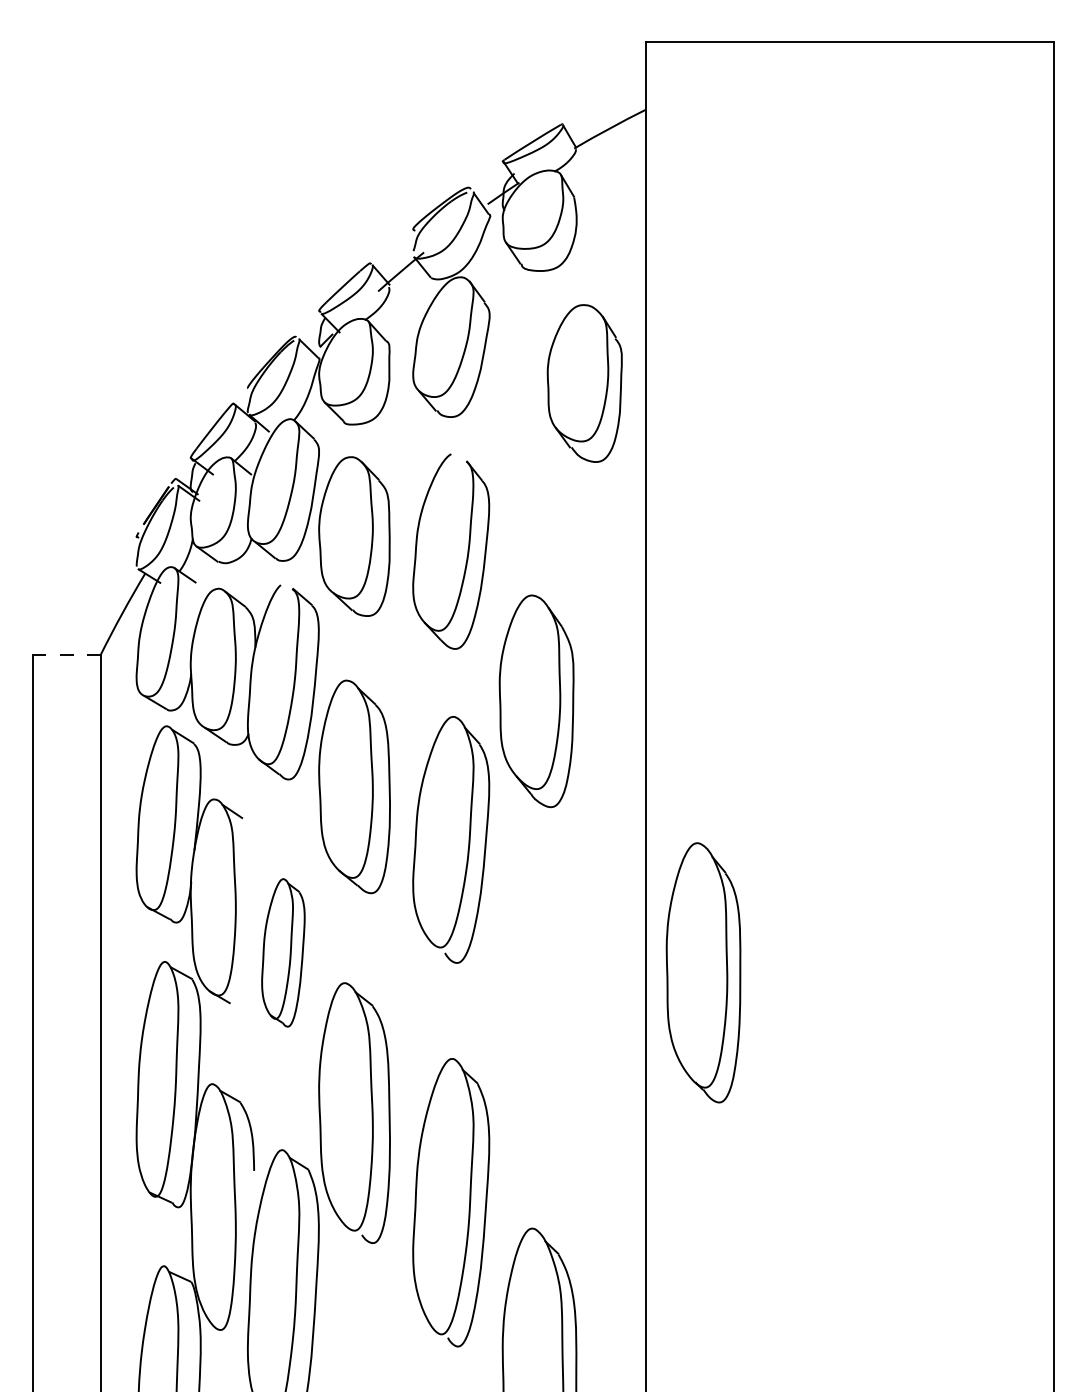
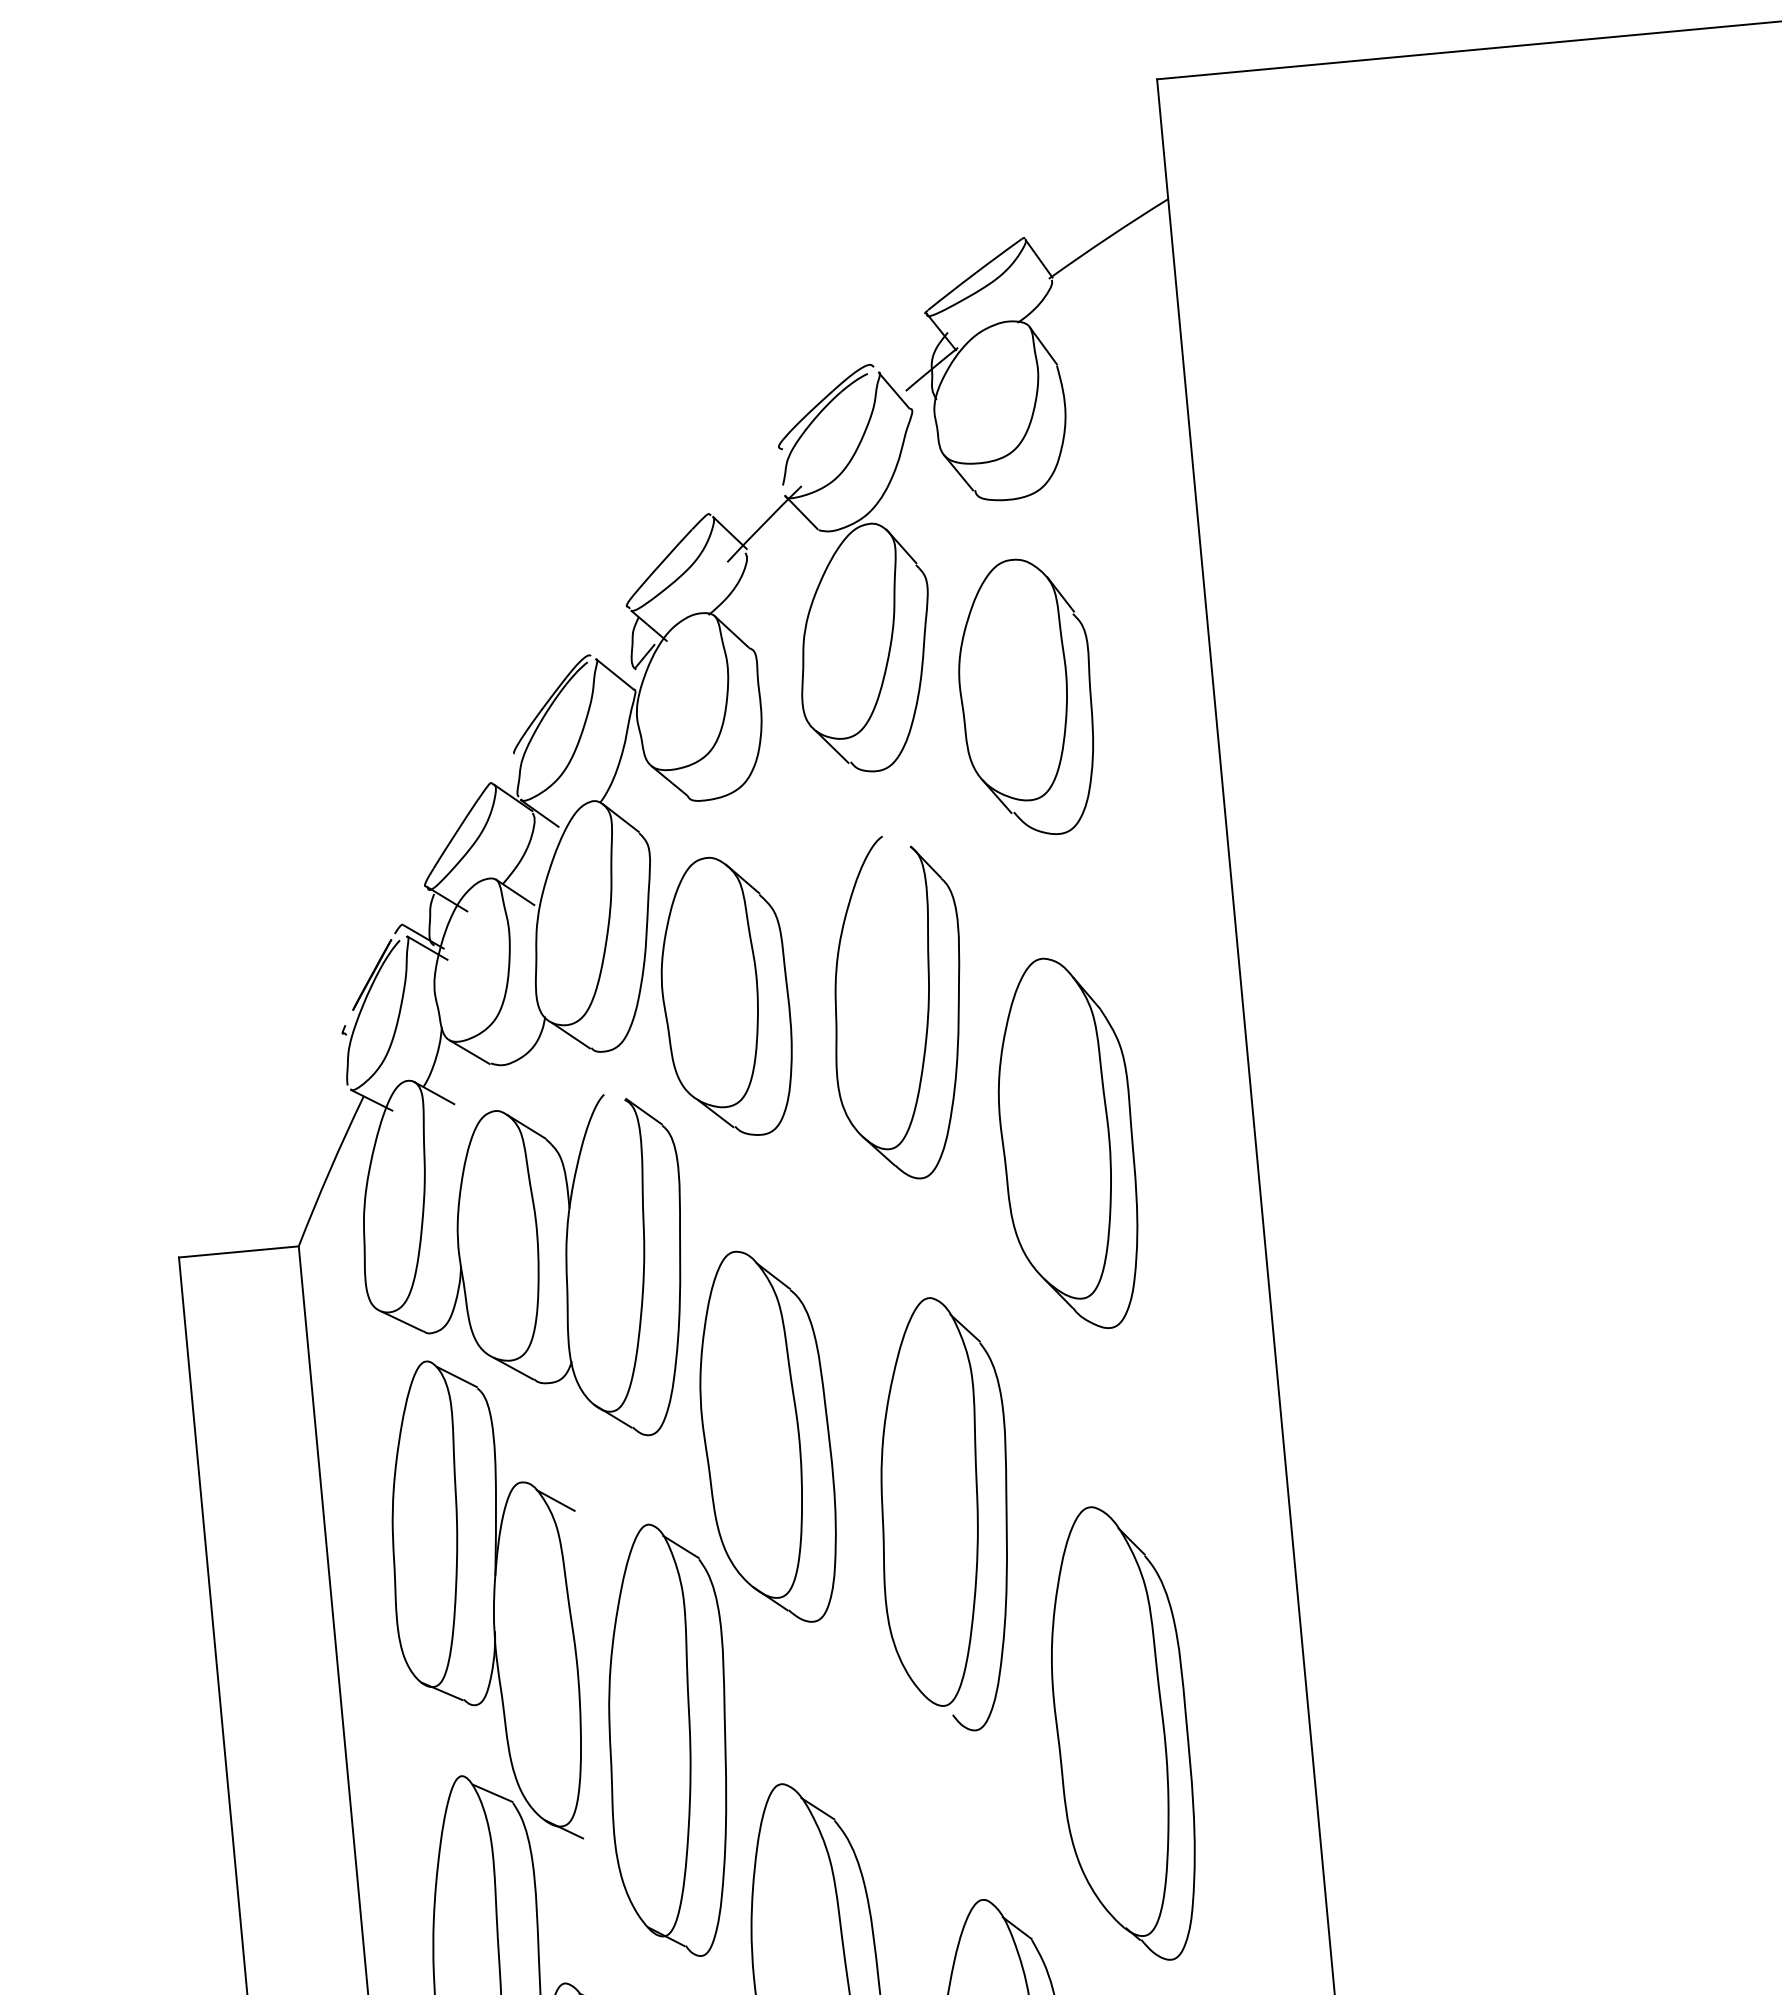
part: (584, 383) -> (1026, 697), moved
line: (66, 654) -> (238, 1251), dashed -> solid
part: (536, 701) -> (1067, 1144), moved
part: (283, 952) -> (668, 1740), size x1.67
part: (703, 972) -> (1122, 1733), moved

